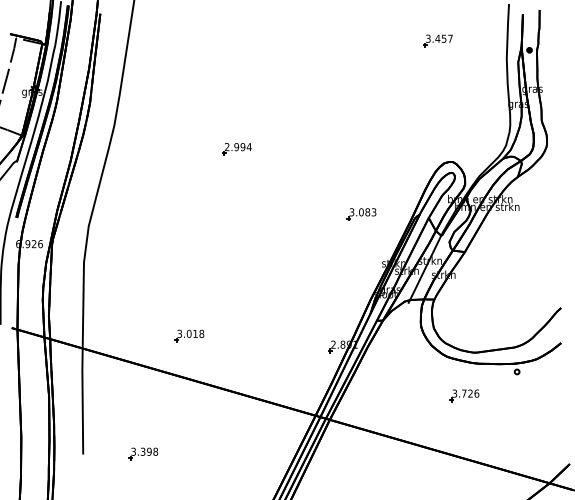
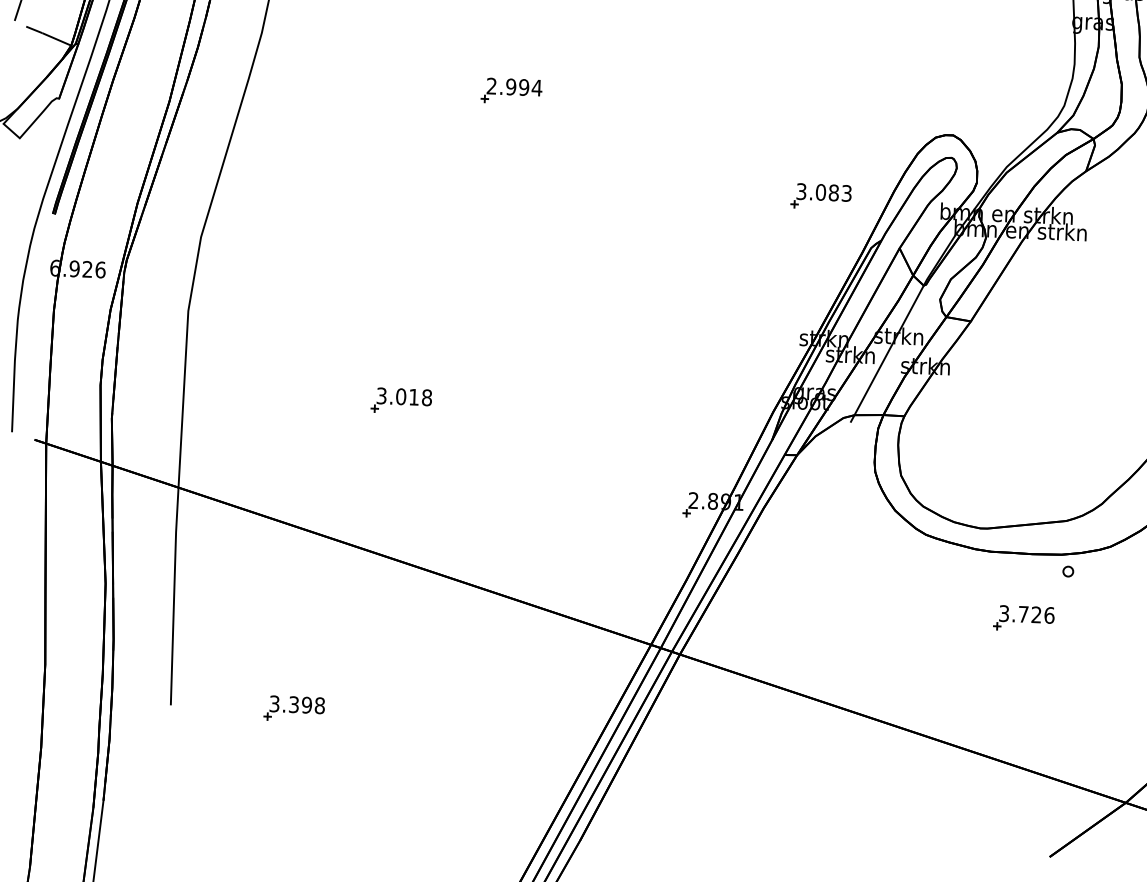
part: (361, 214) -> (820, 196), moved
part: (189, 335) -> (401, 400), moved
part: (464, 395) -> (1023, 618), moved

